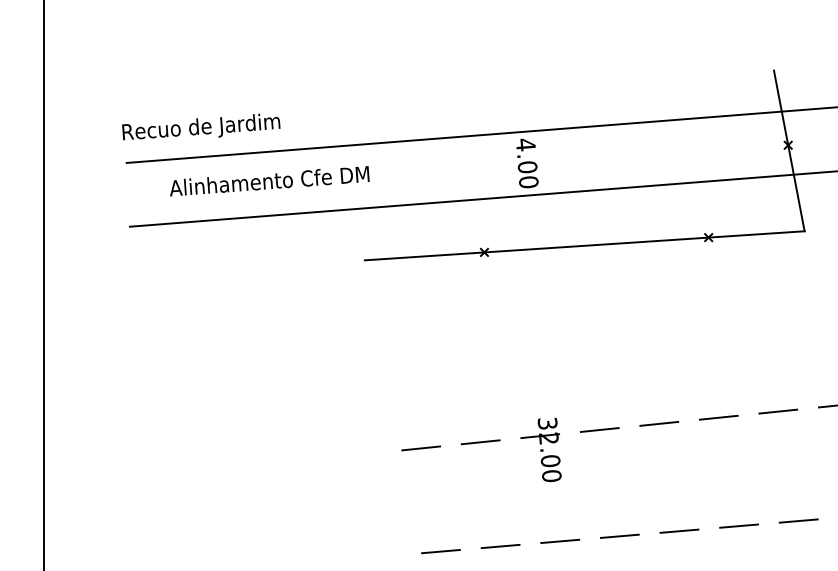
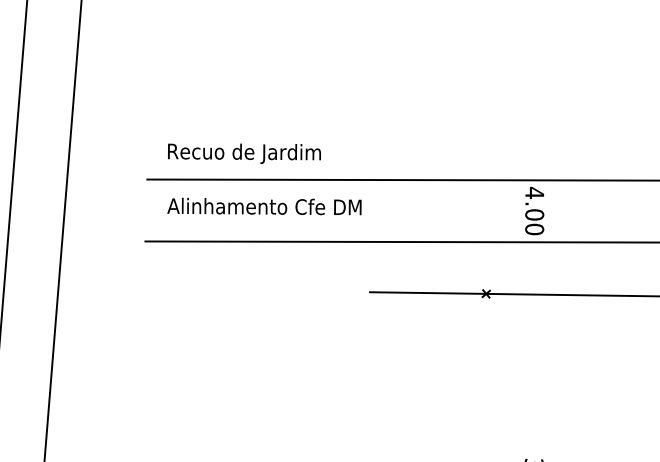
text: (201, 126) -> (244, 151), moved
text: (269, 181) -> (264, 207), moved

